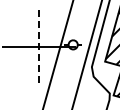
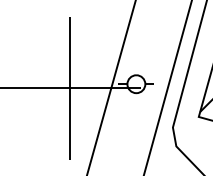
line: (39, 46) -> (70, 87), dashed -> solid

